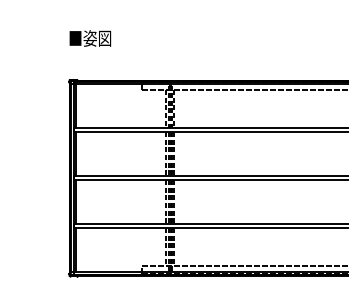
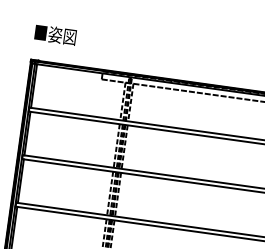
text: (90, 38) -> (55, 34), moved

